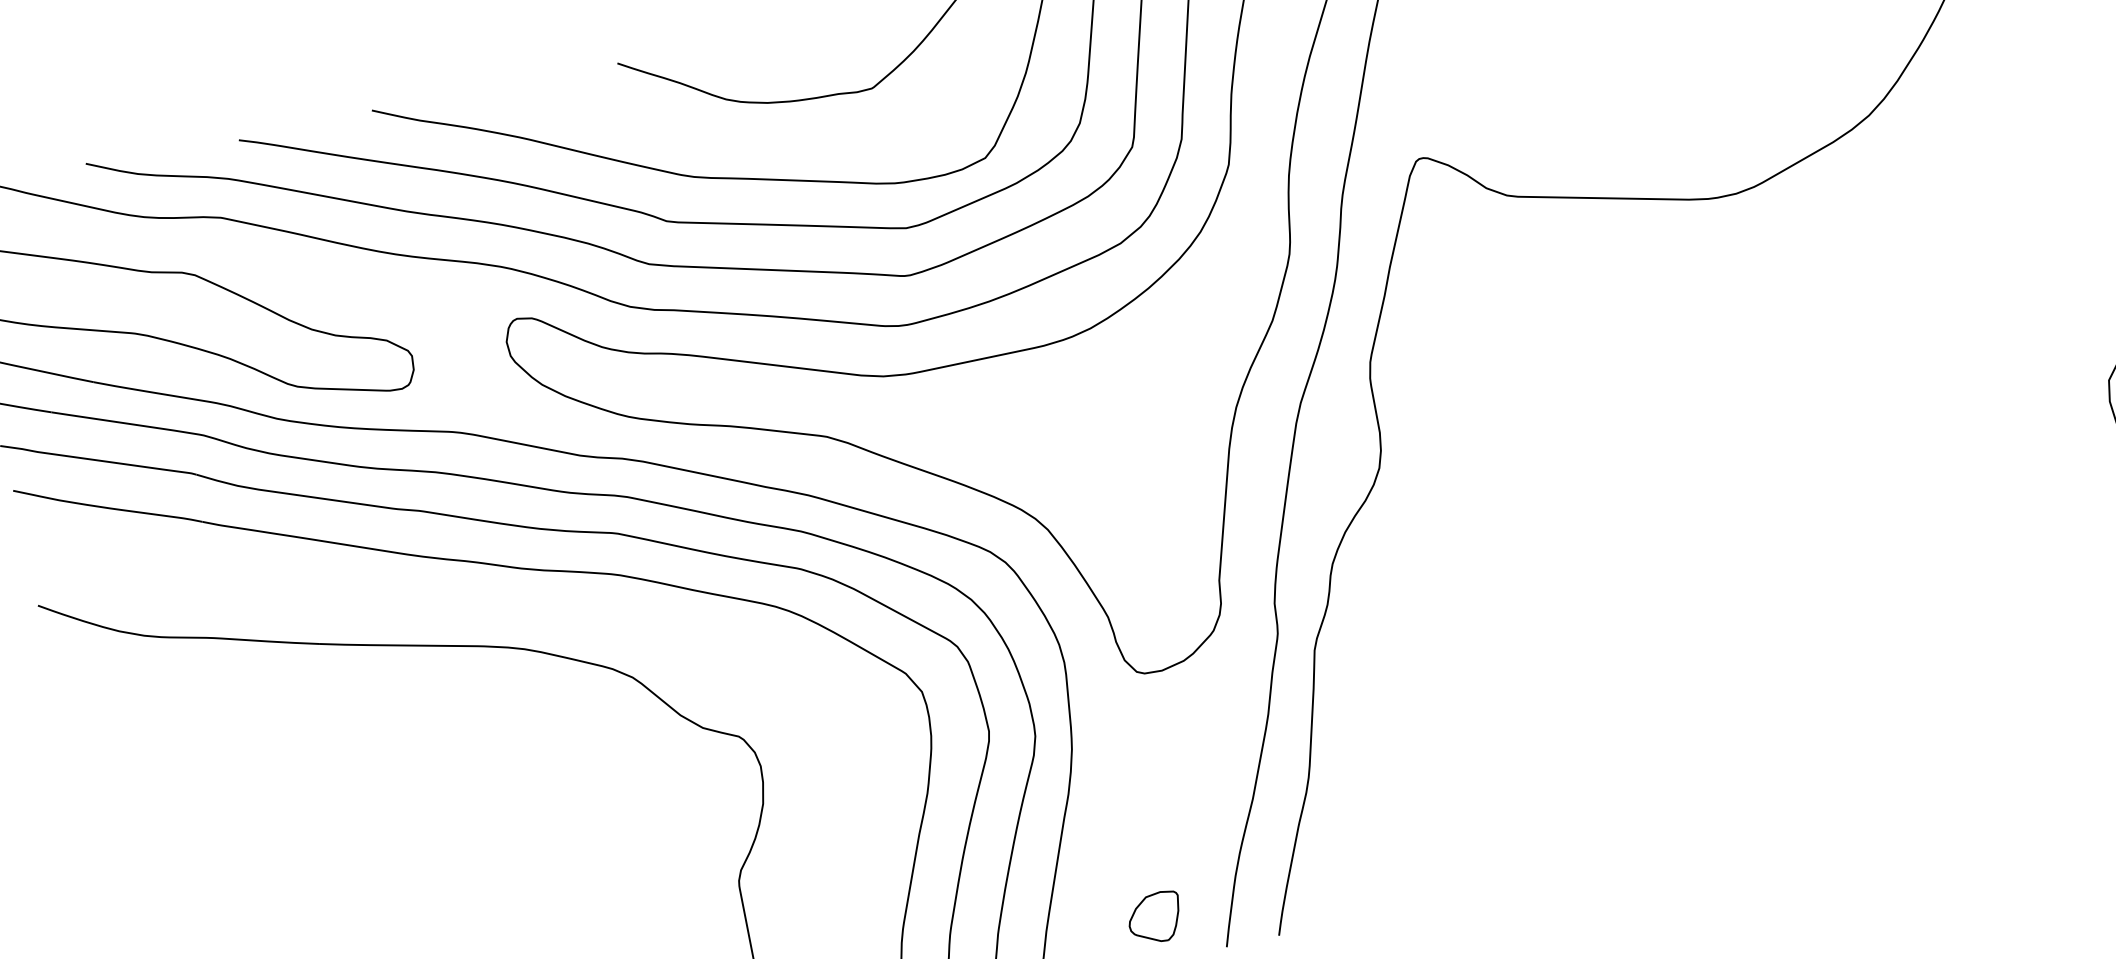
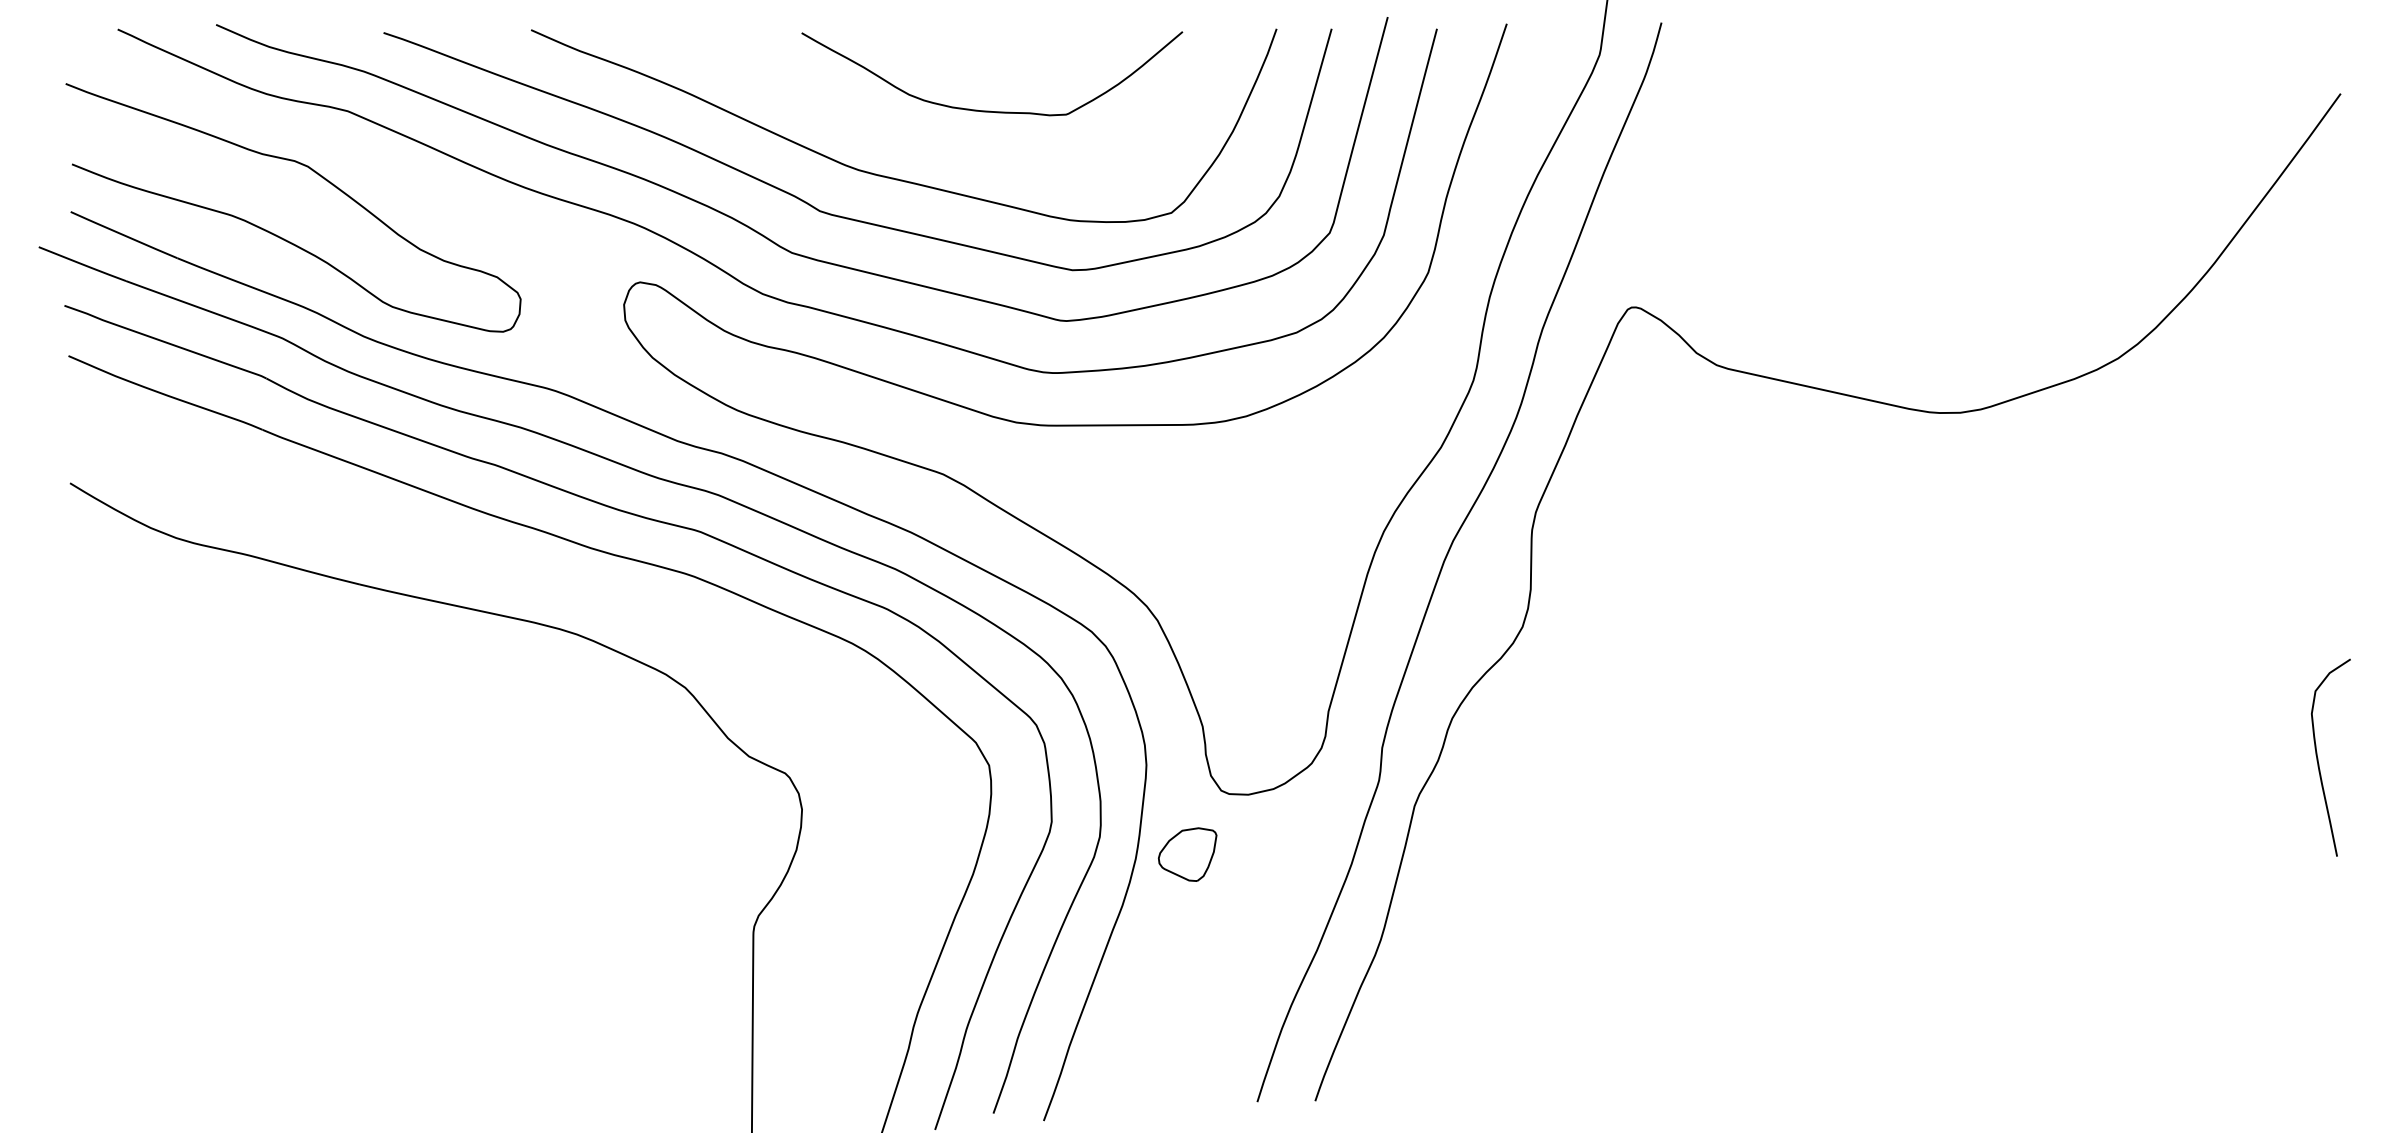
part: (1154, 917) -> (1187, 854), moved

